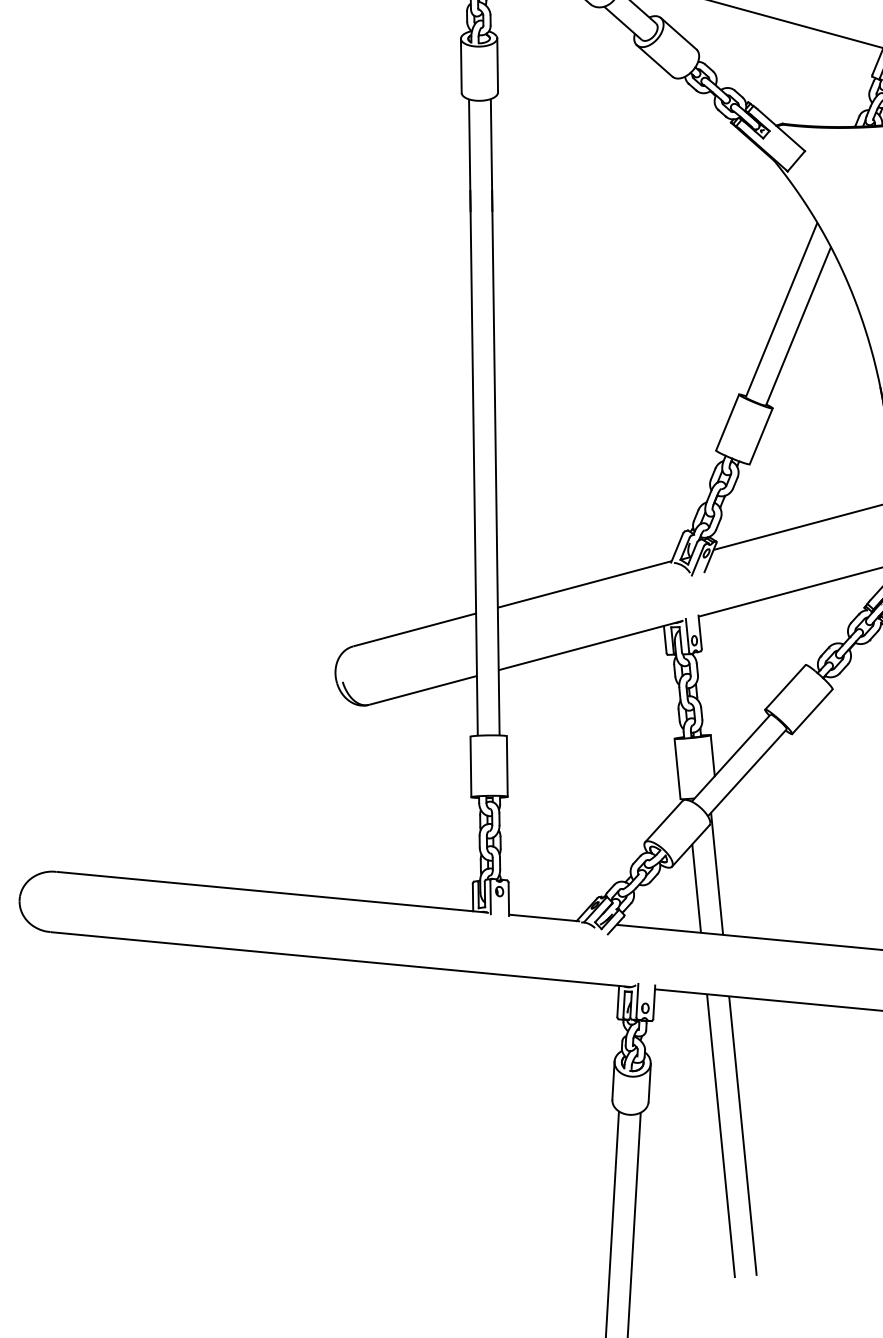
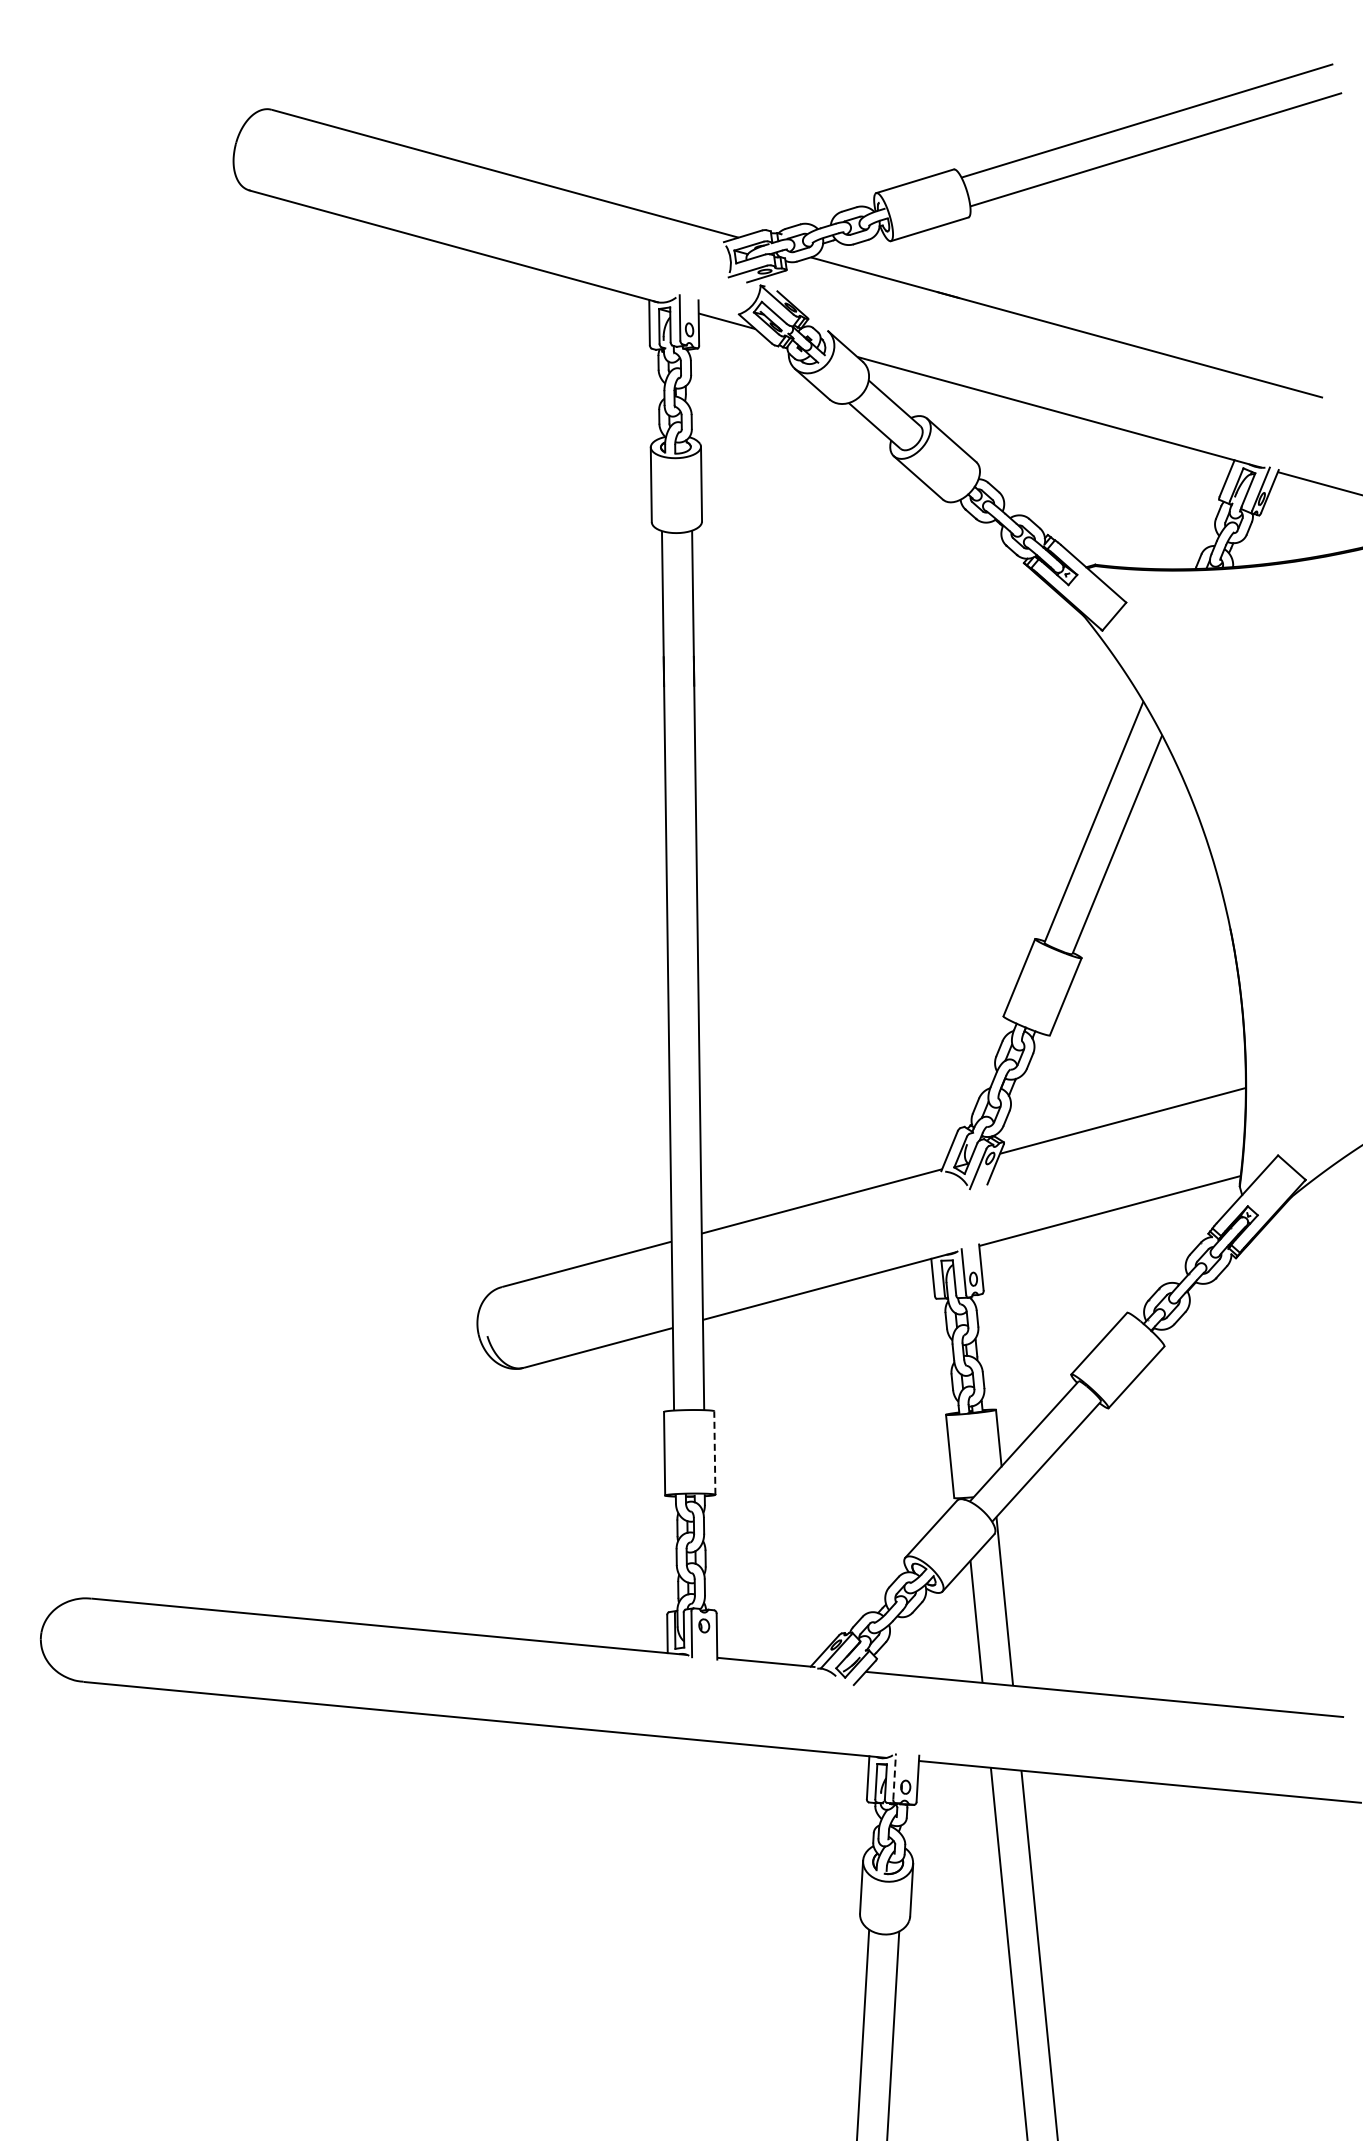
line: (507, 766) -> (714, 1453), solid -> dashed
line: (637, 1000) -> (894, 1776), solid -> dashed

